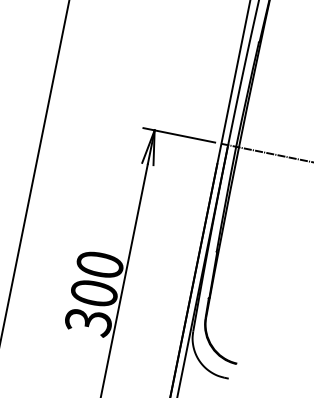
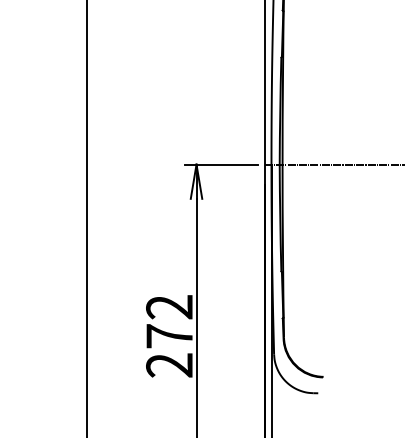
text: (94, 293) -> (169, 336), 300 -> 272

